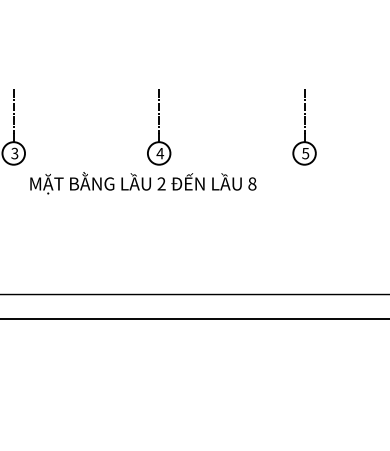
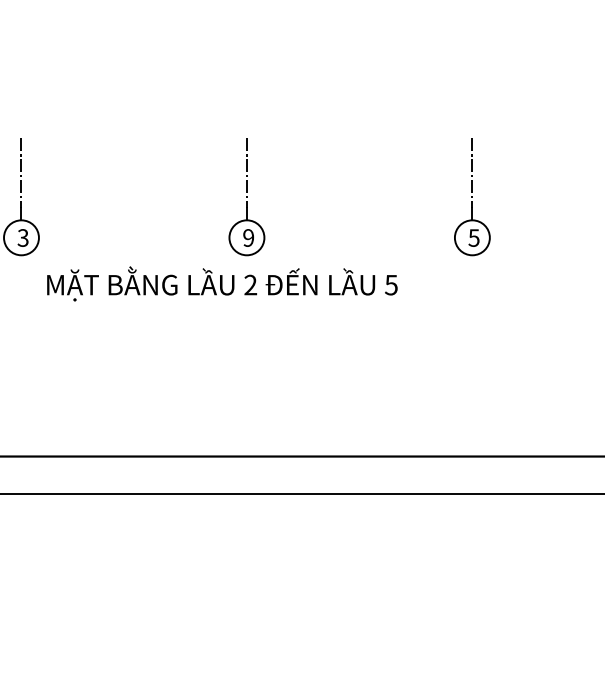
text: (160, 153) -> (249, 237), 4 -> 9
text: (252, 183) -> (391, 284), 8 -> 5

